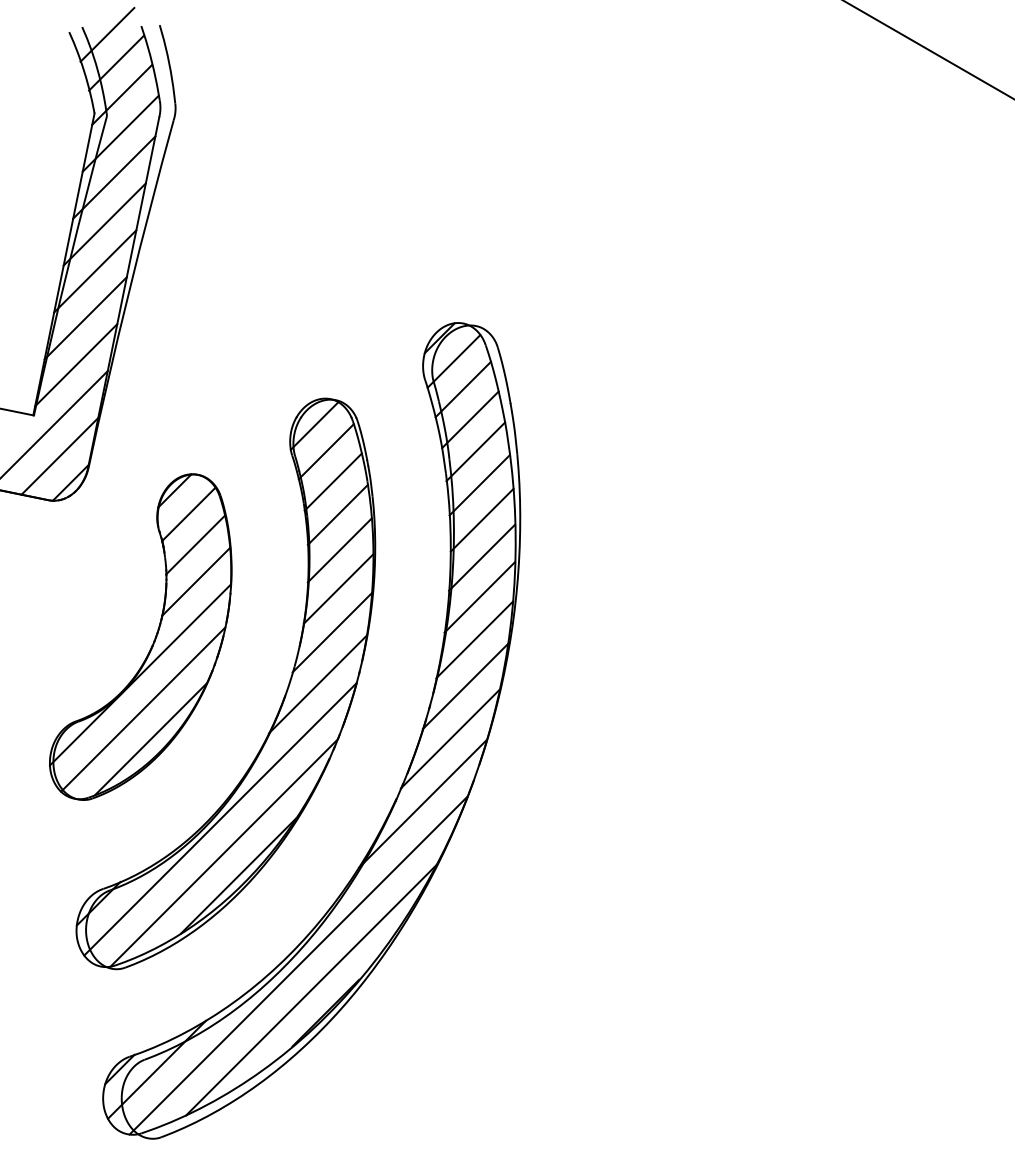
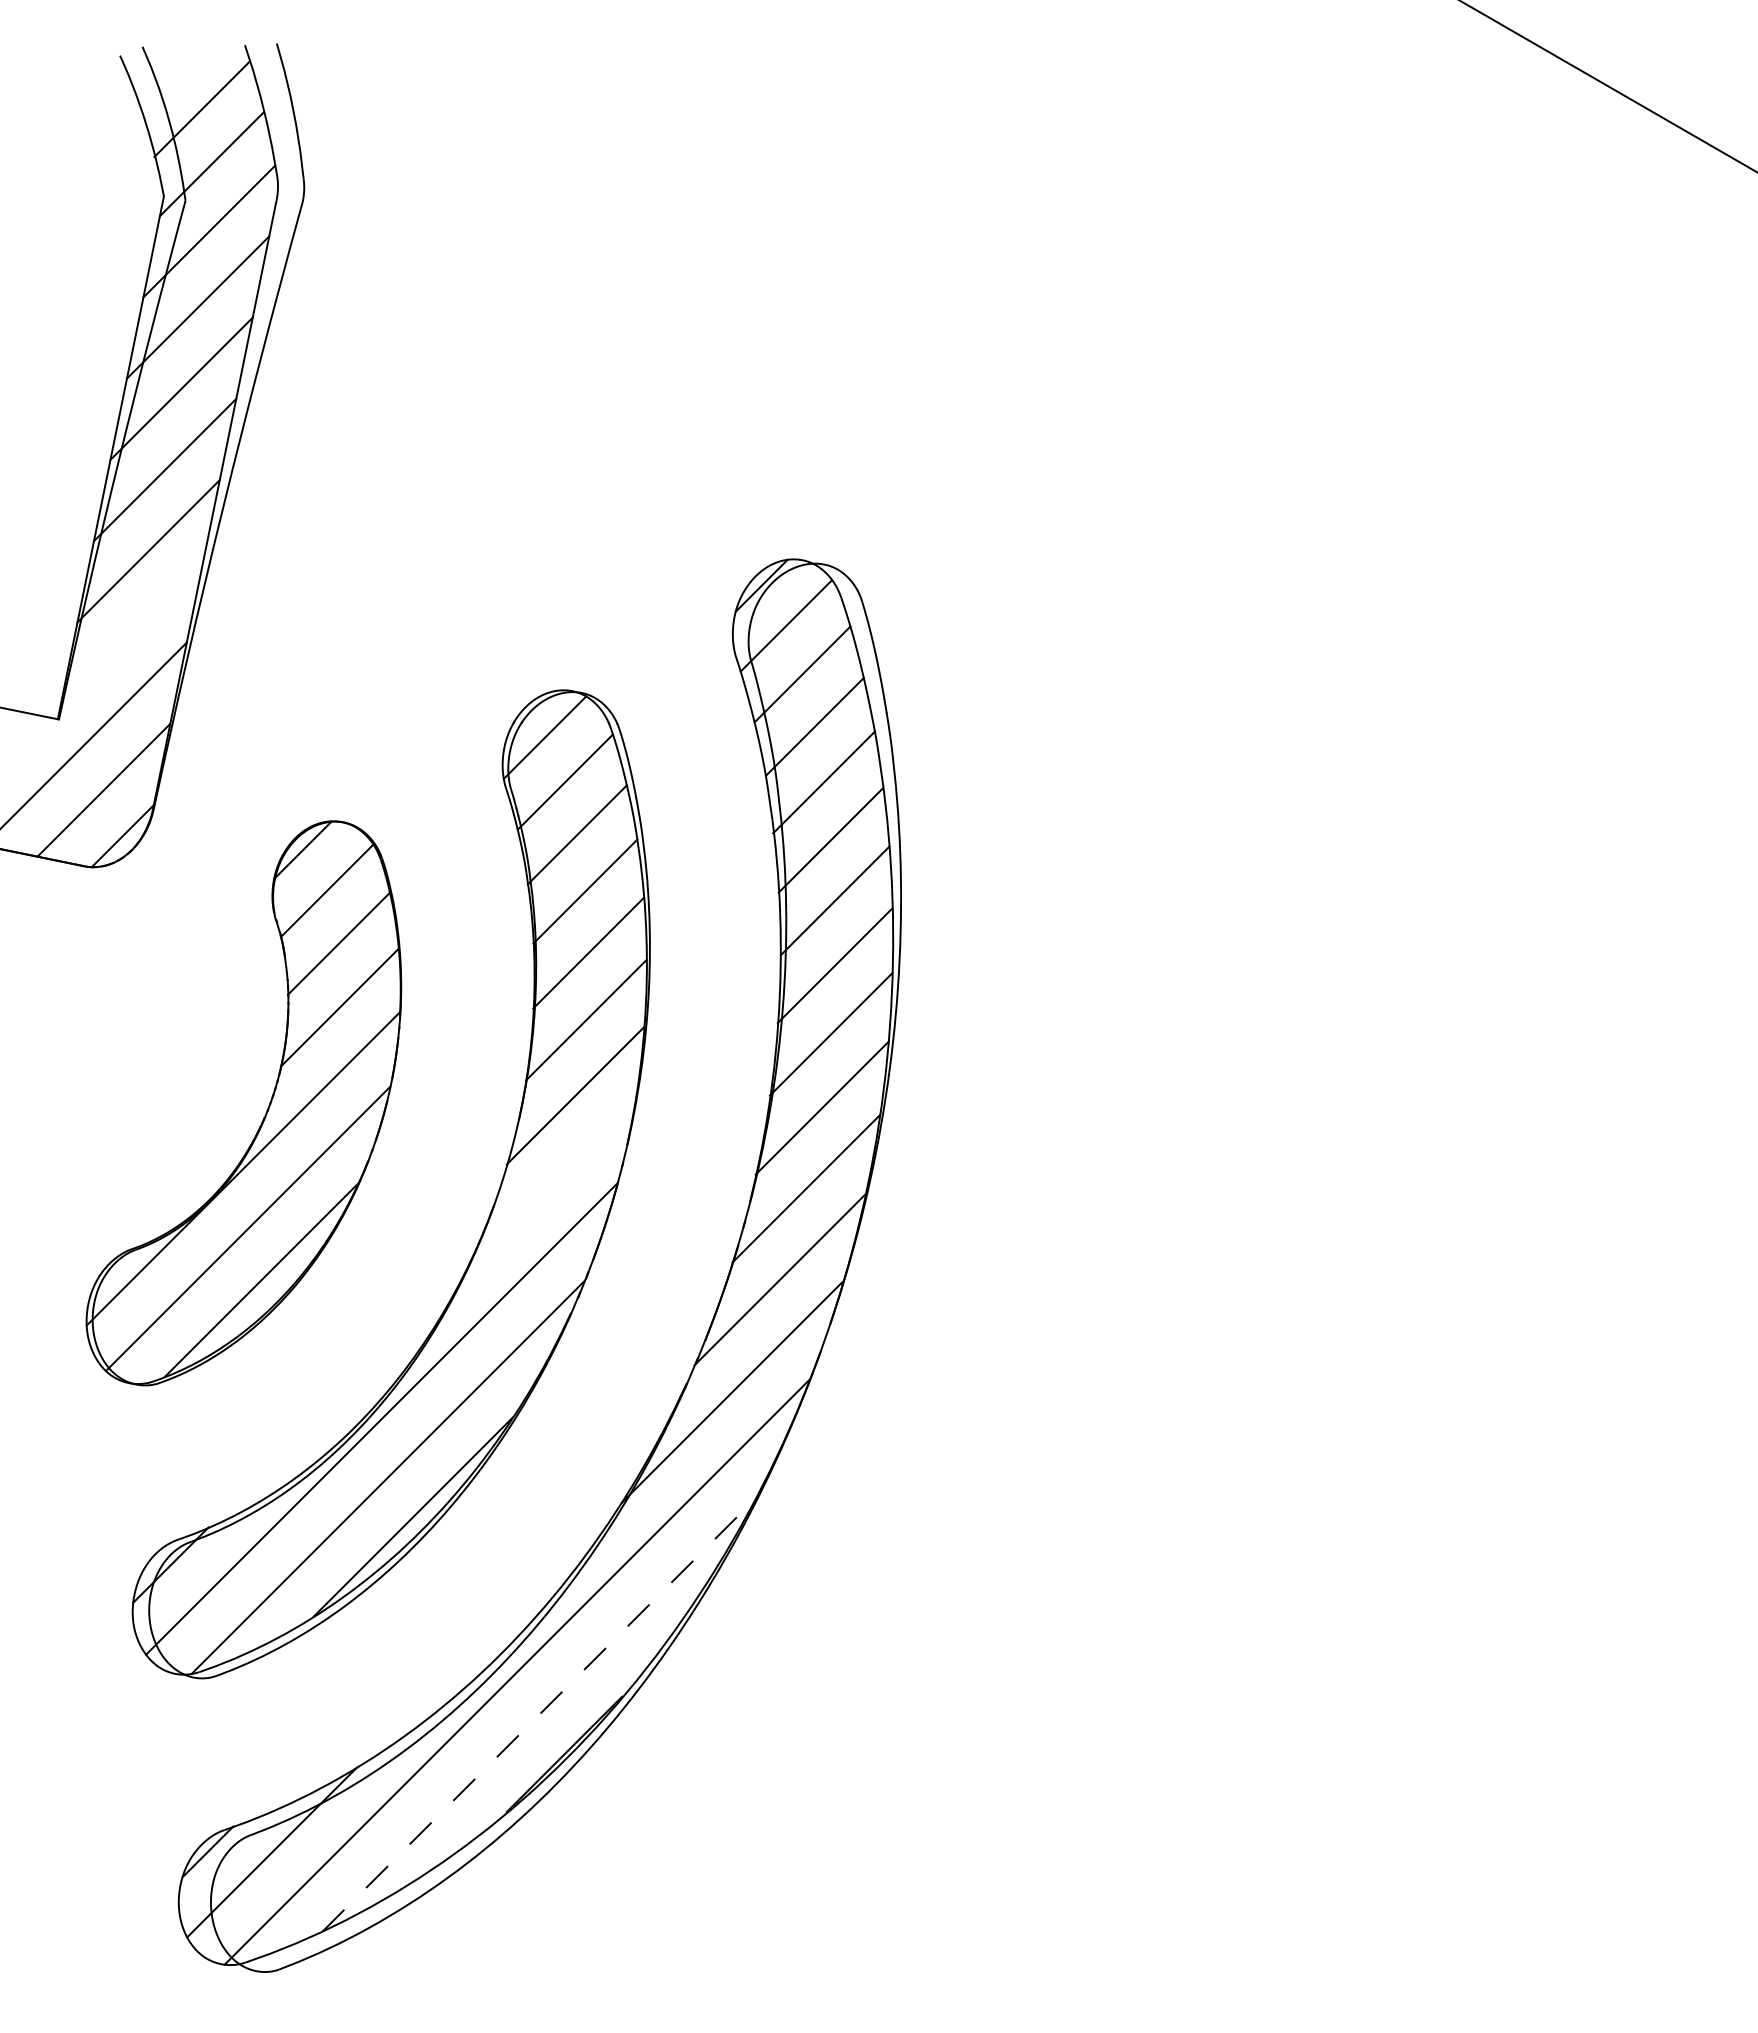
line: (107, 34) -> (186, 59), removed
line: (76, 365) -> (132, 632), removed
line: (317, 684) -> (549, 1185), removed
line: (311, 989) -> (539, 1713), solid -> dashed

